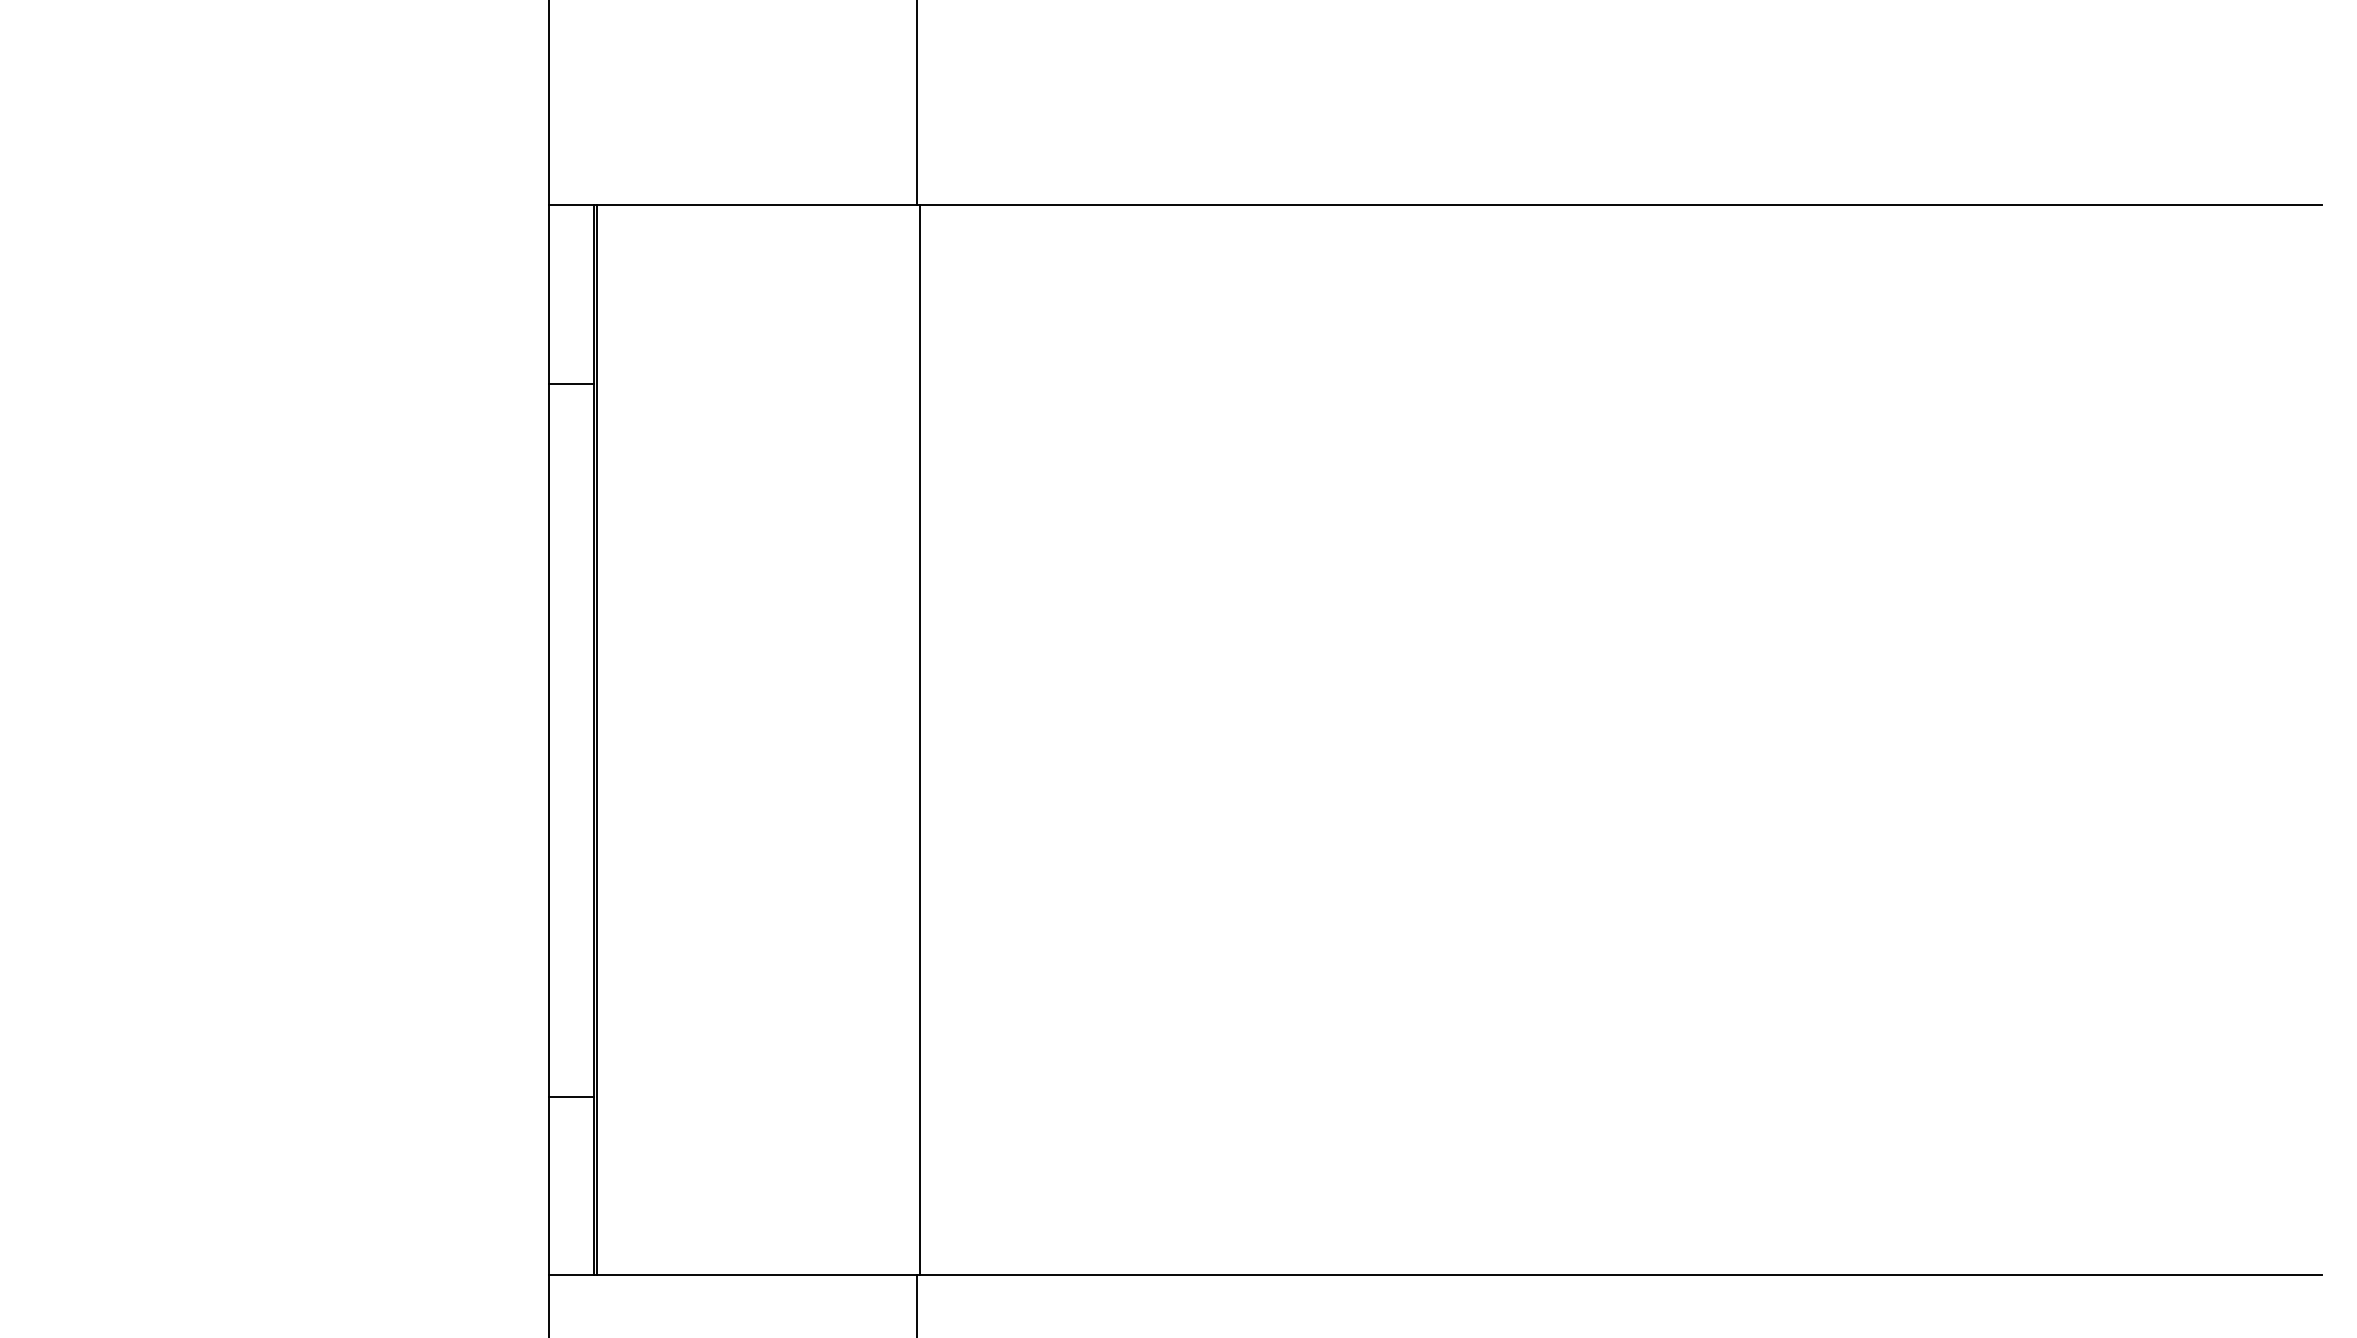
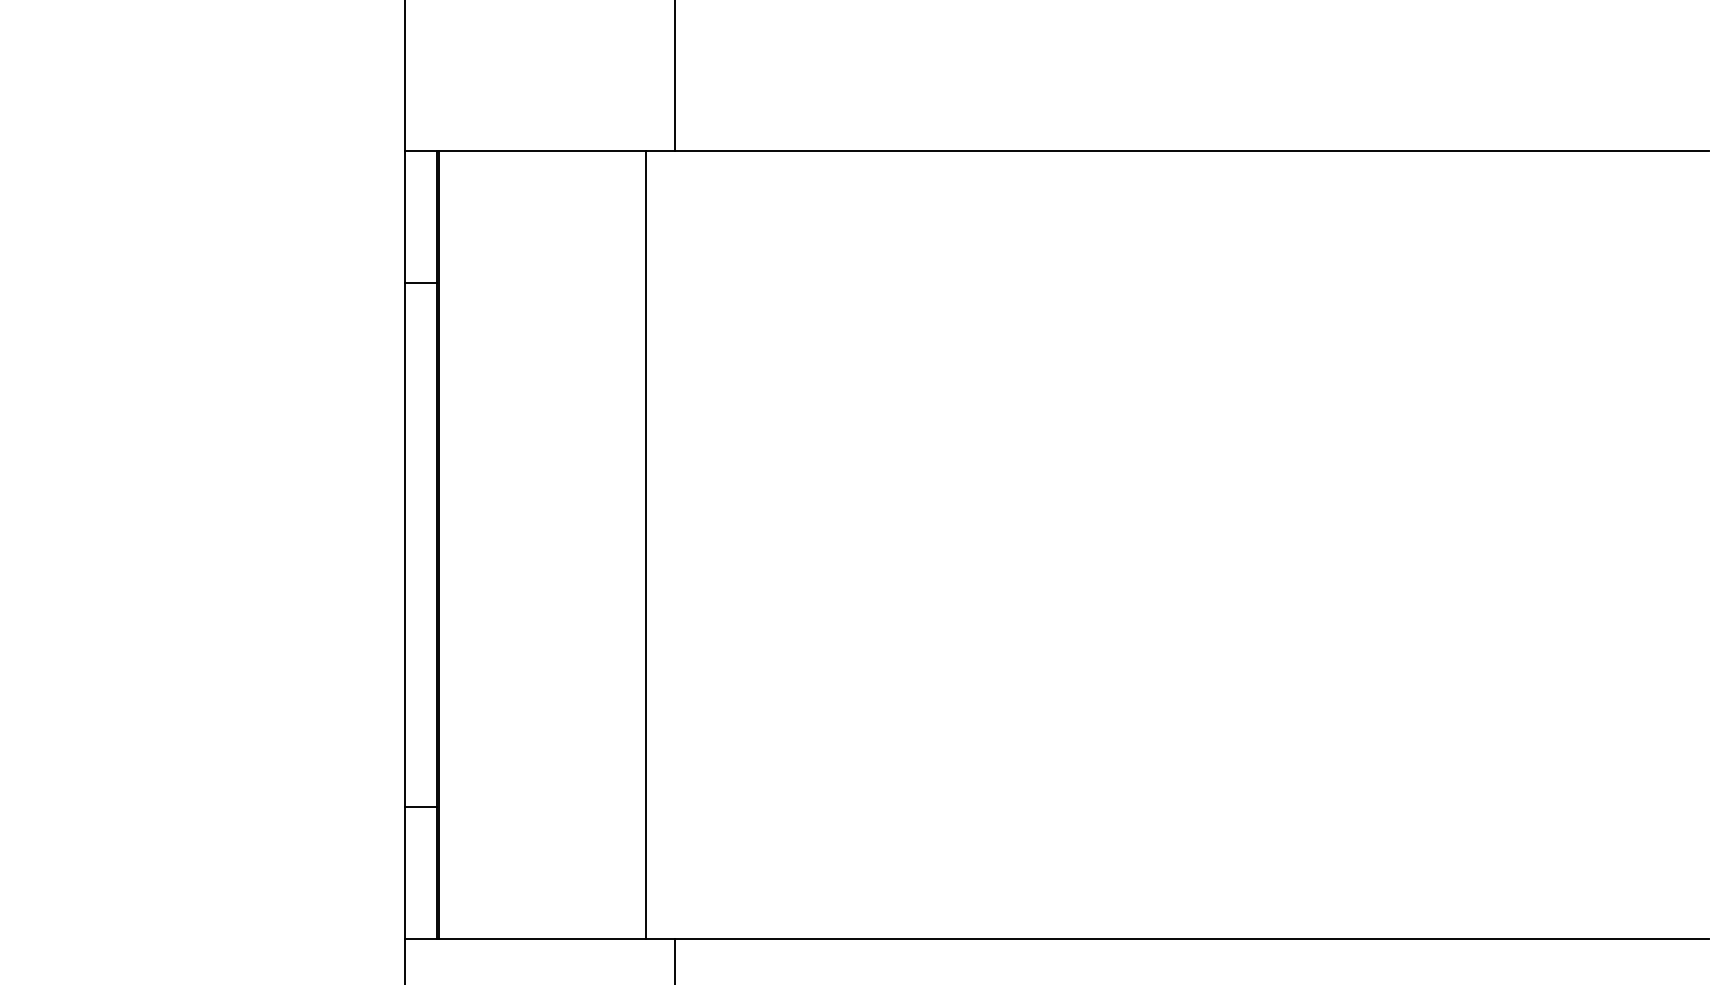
line: (919, 740) -> (645, 545), moved

